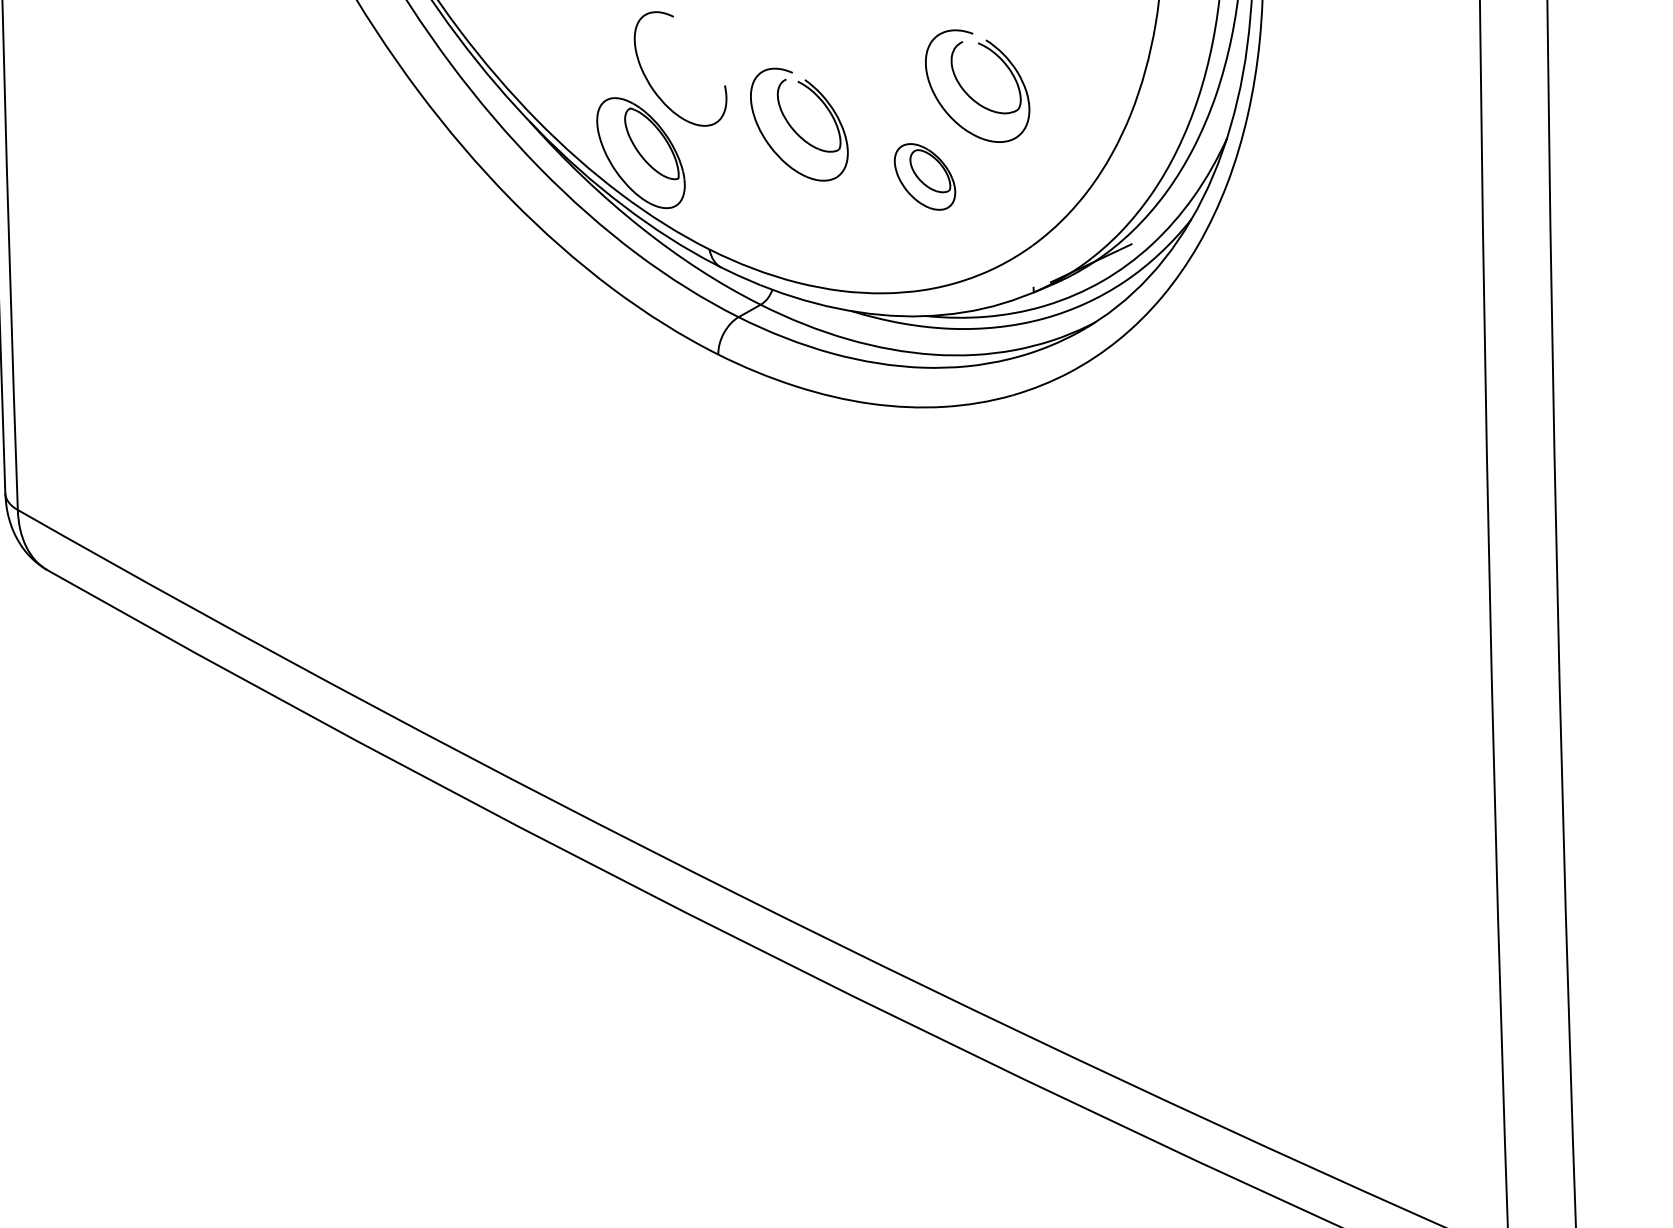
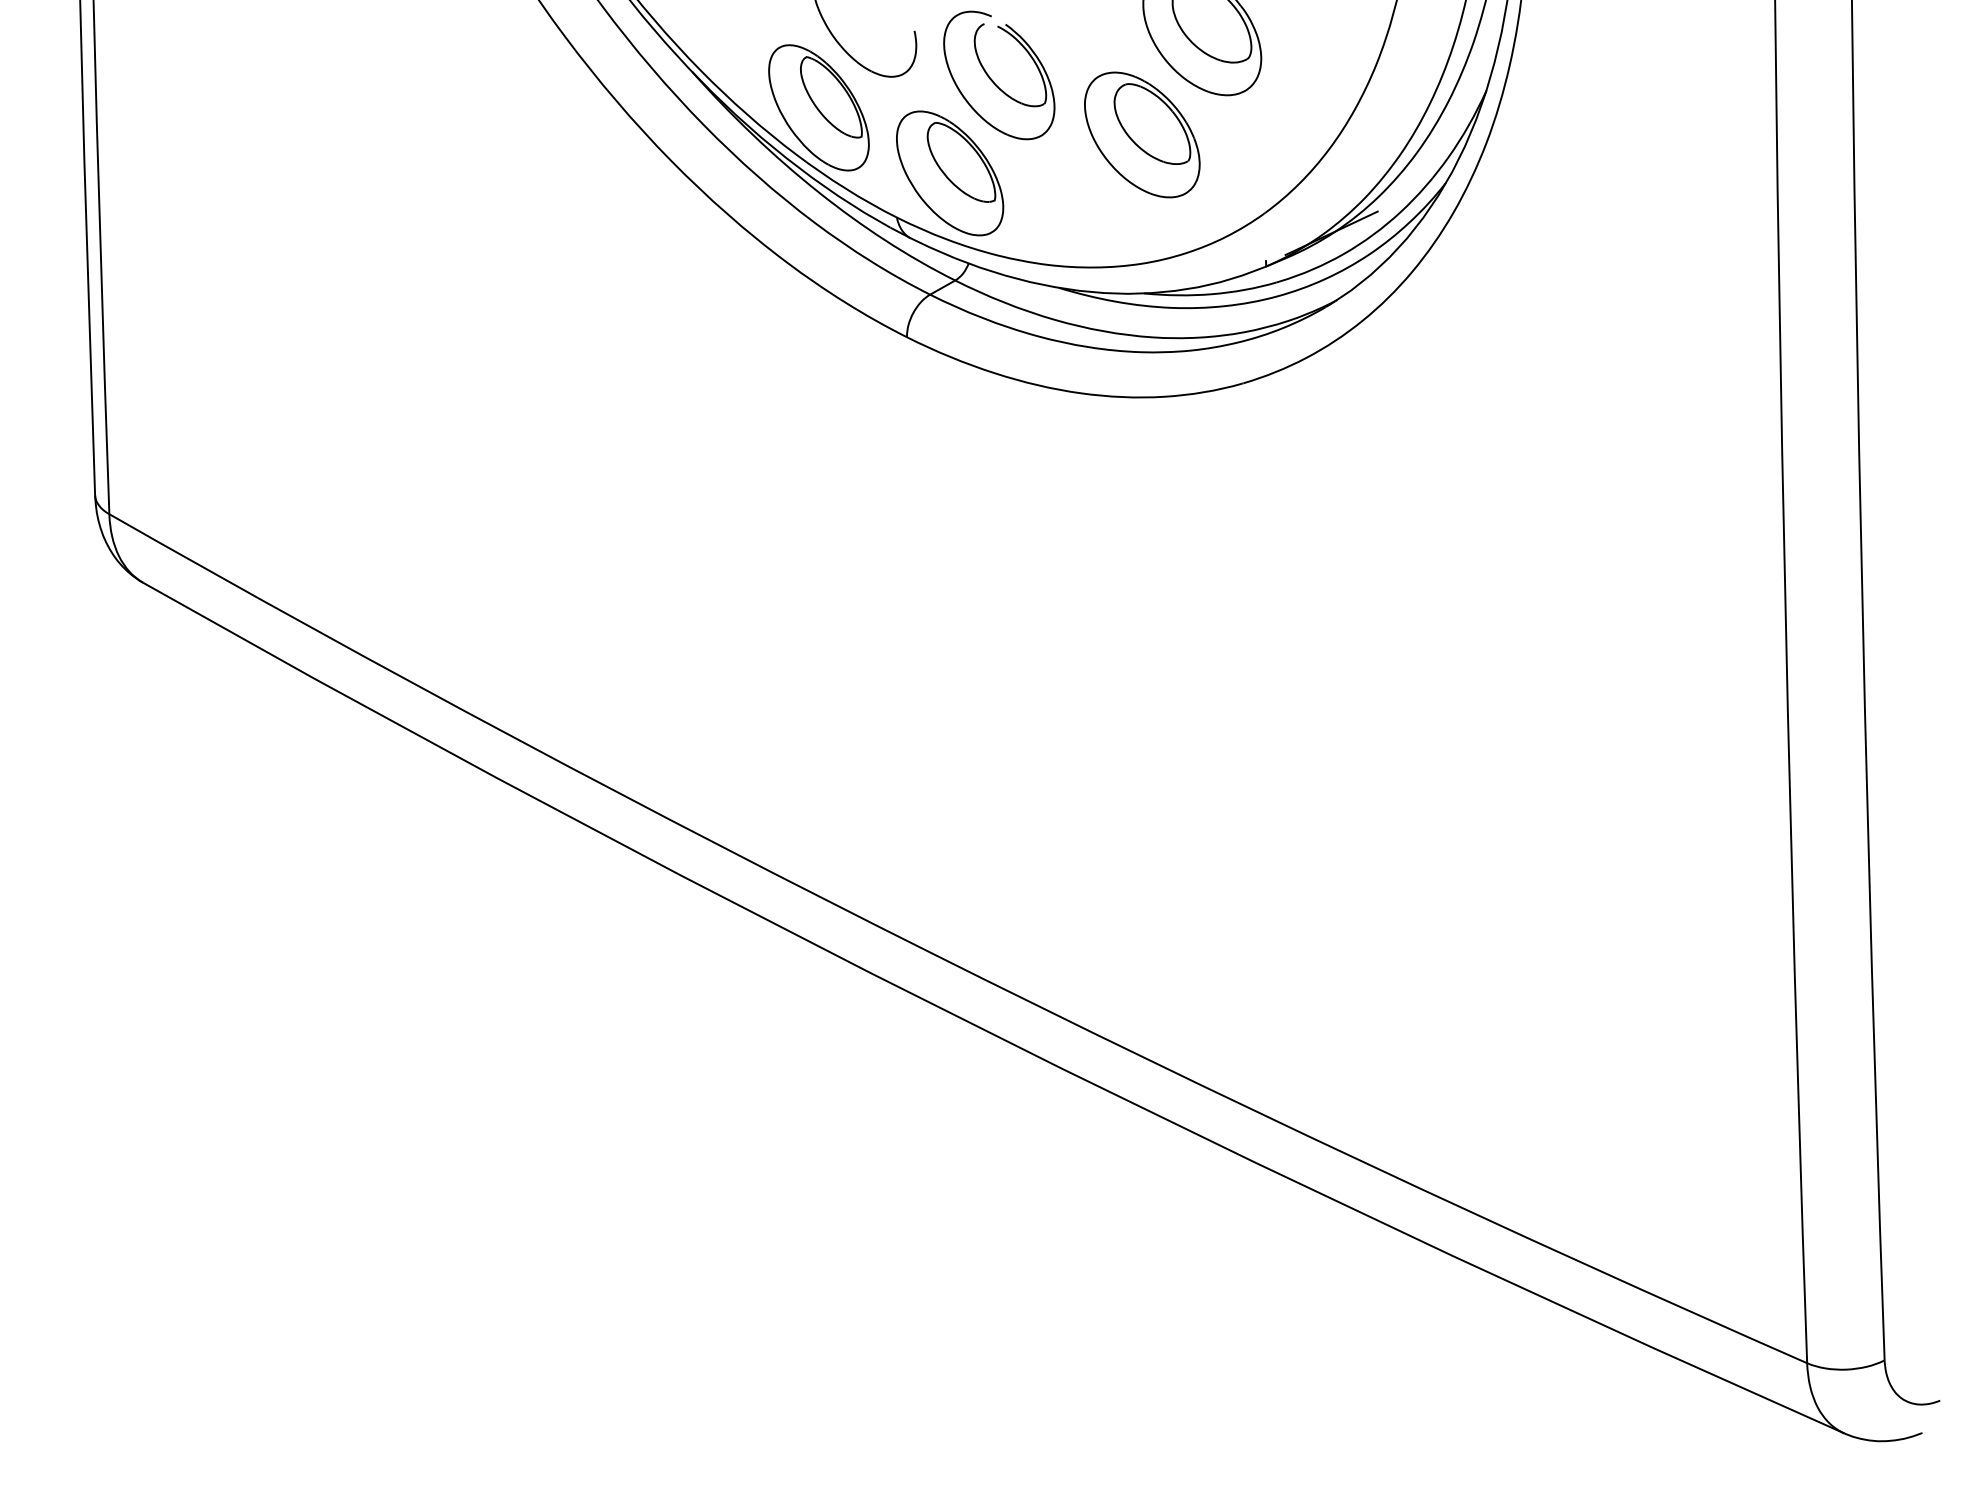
part: (925, 176) -> (1142, 134), size x1.67
part: (756, 210) -> (950, 173), added

